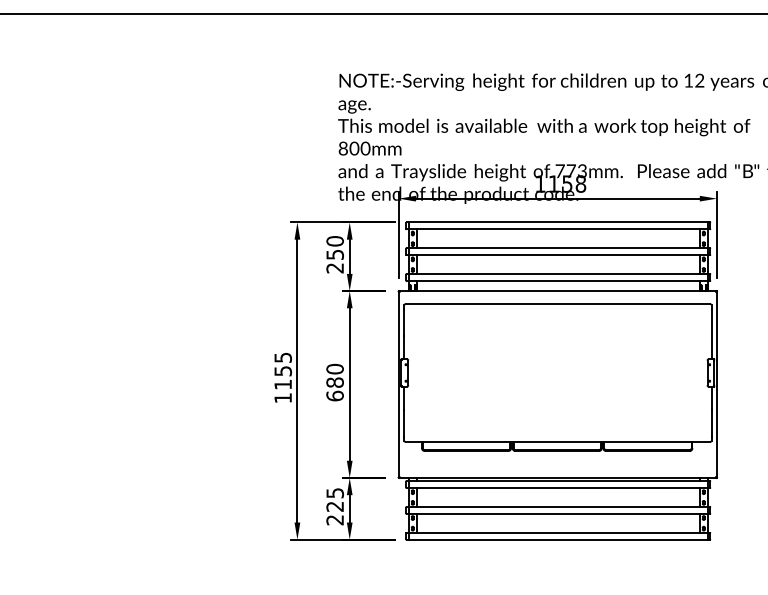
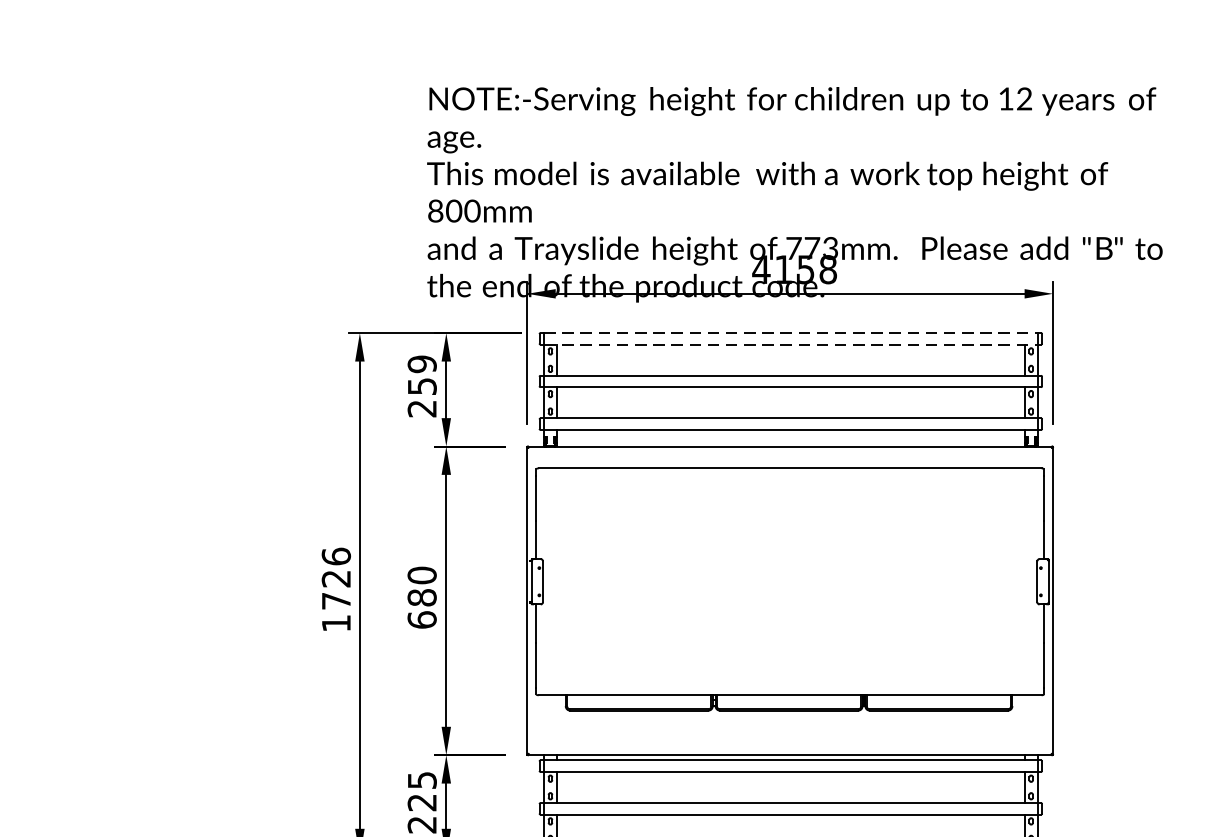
text: (540, 183) -> (761, 268), 1158 -> 4158
line: (558, 222) -> (791, 333), solid -> dashed
line: (558, 229) -> (791, 344), solid -> dashed
text: (334, 241) -> (421, 364), 250 -> 259
text: (283, 370) -> (336, 577), 1155 -> 1726

